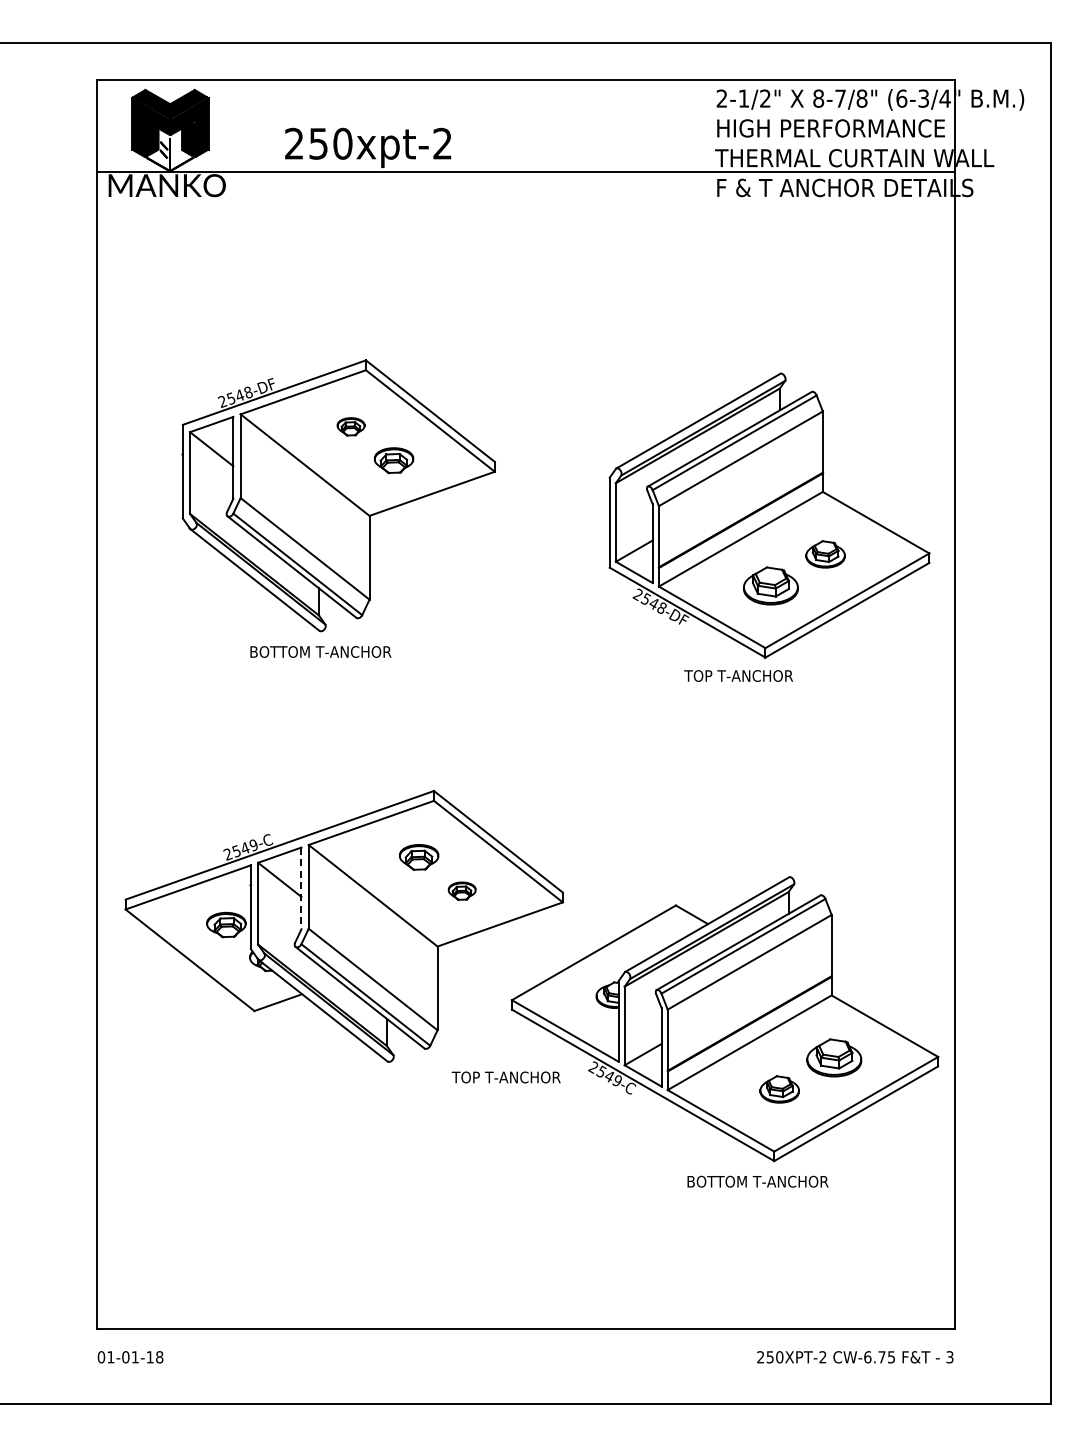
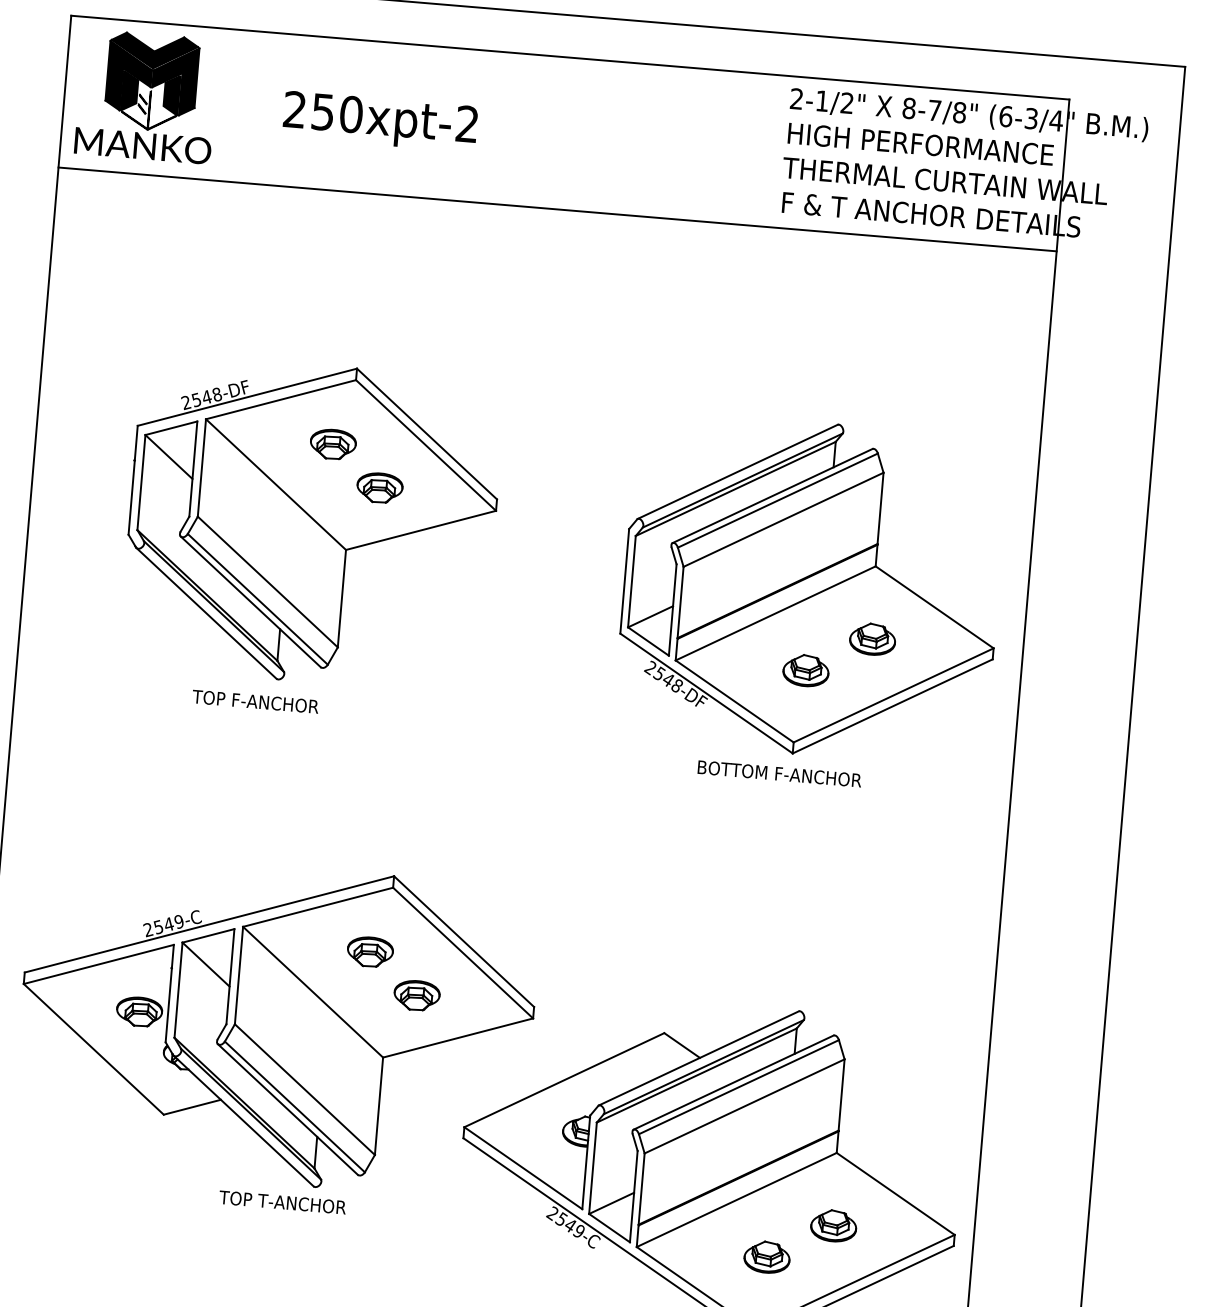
line: (525, 172) -> (557, 209), moved
part: (350, 426) -> (332, 444), size x1.43
part: (770, 585) -> (805, 670), size x0.71
text: (320, 651) -> (275, 702), BOTTOM T-ANCHOR -> TOP F-ANCHOR
text: (755, 675) -> (779, 773), TOP T-ANCHOR -> BOTTOM F-ANCHOR
line: (301, 888) -> (230, 976), dashed -> solid
part: (462, 890) -> (417, 994), size x1.43
part: (834, 1057) -> (833, 1225), size x0.71
text: (505, 1077) -> (281, 1202), moved

